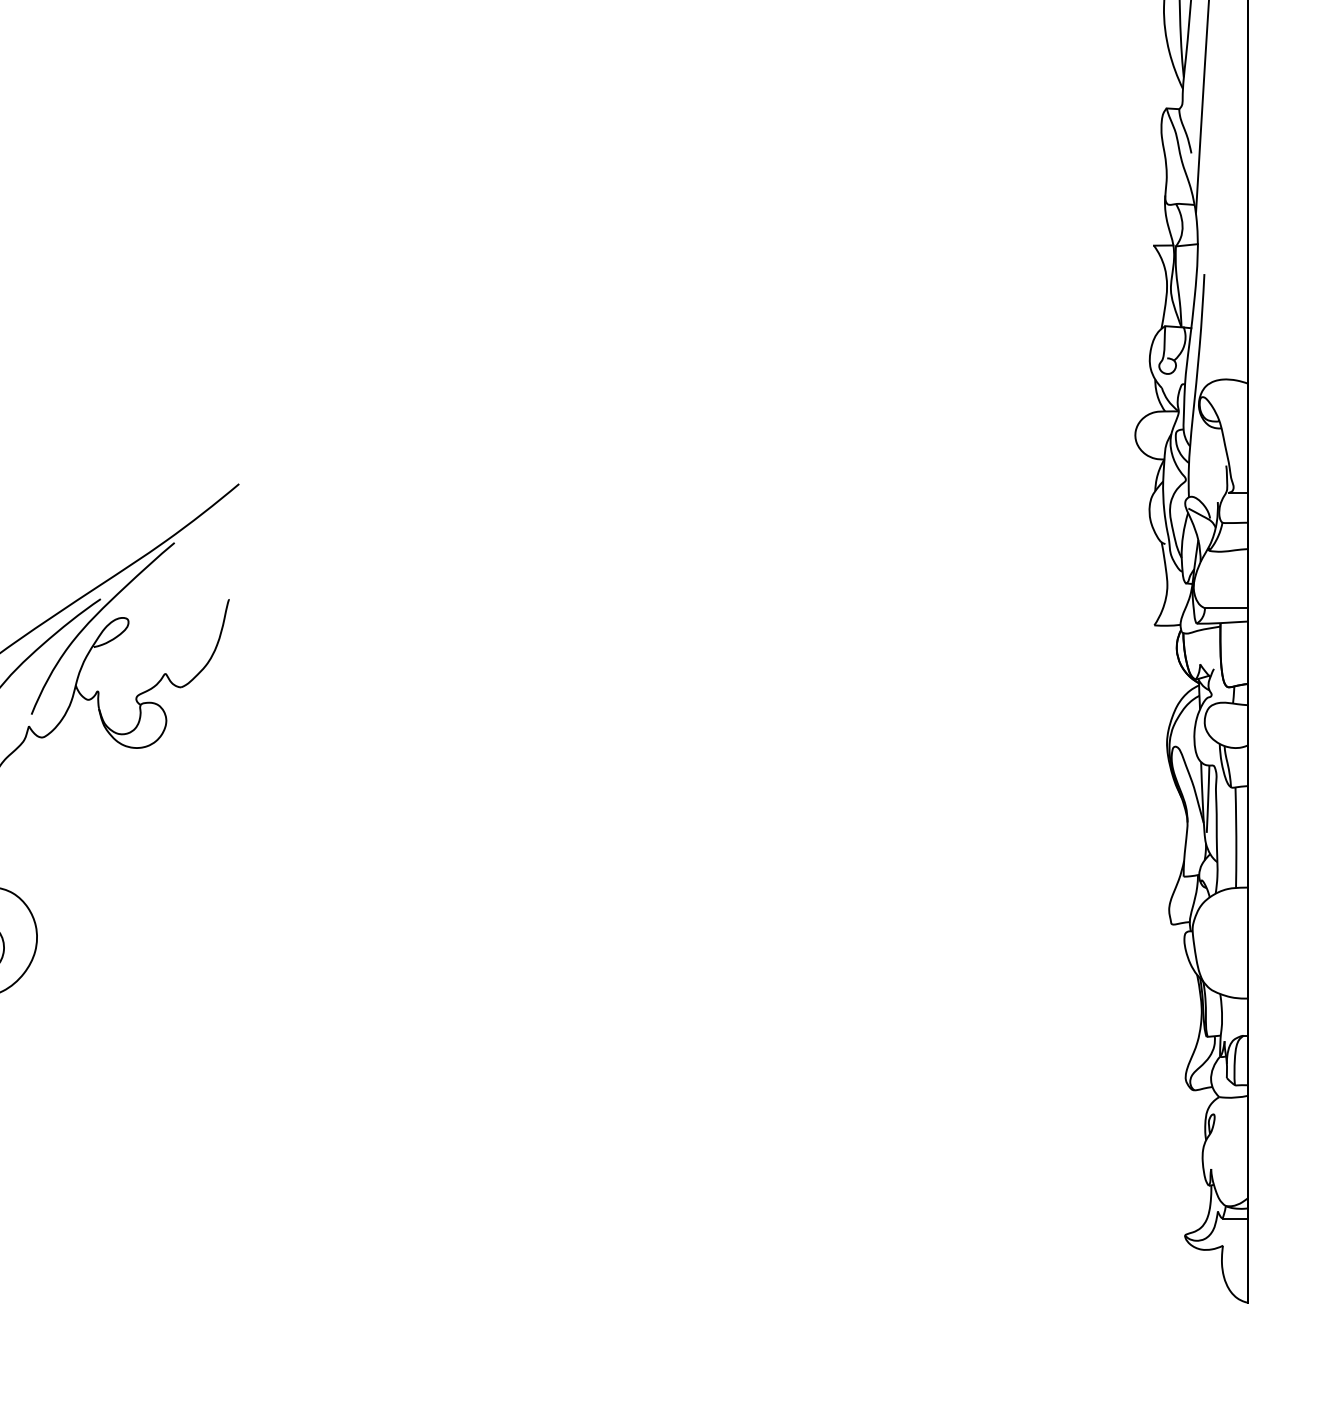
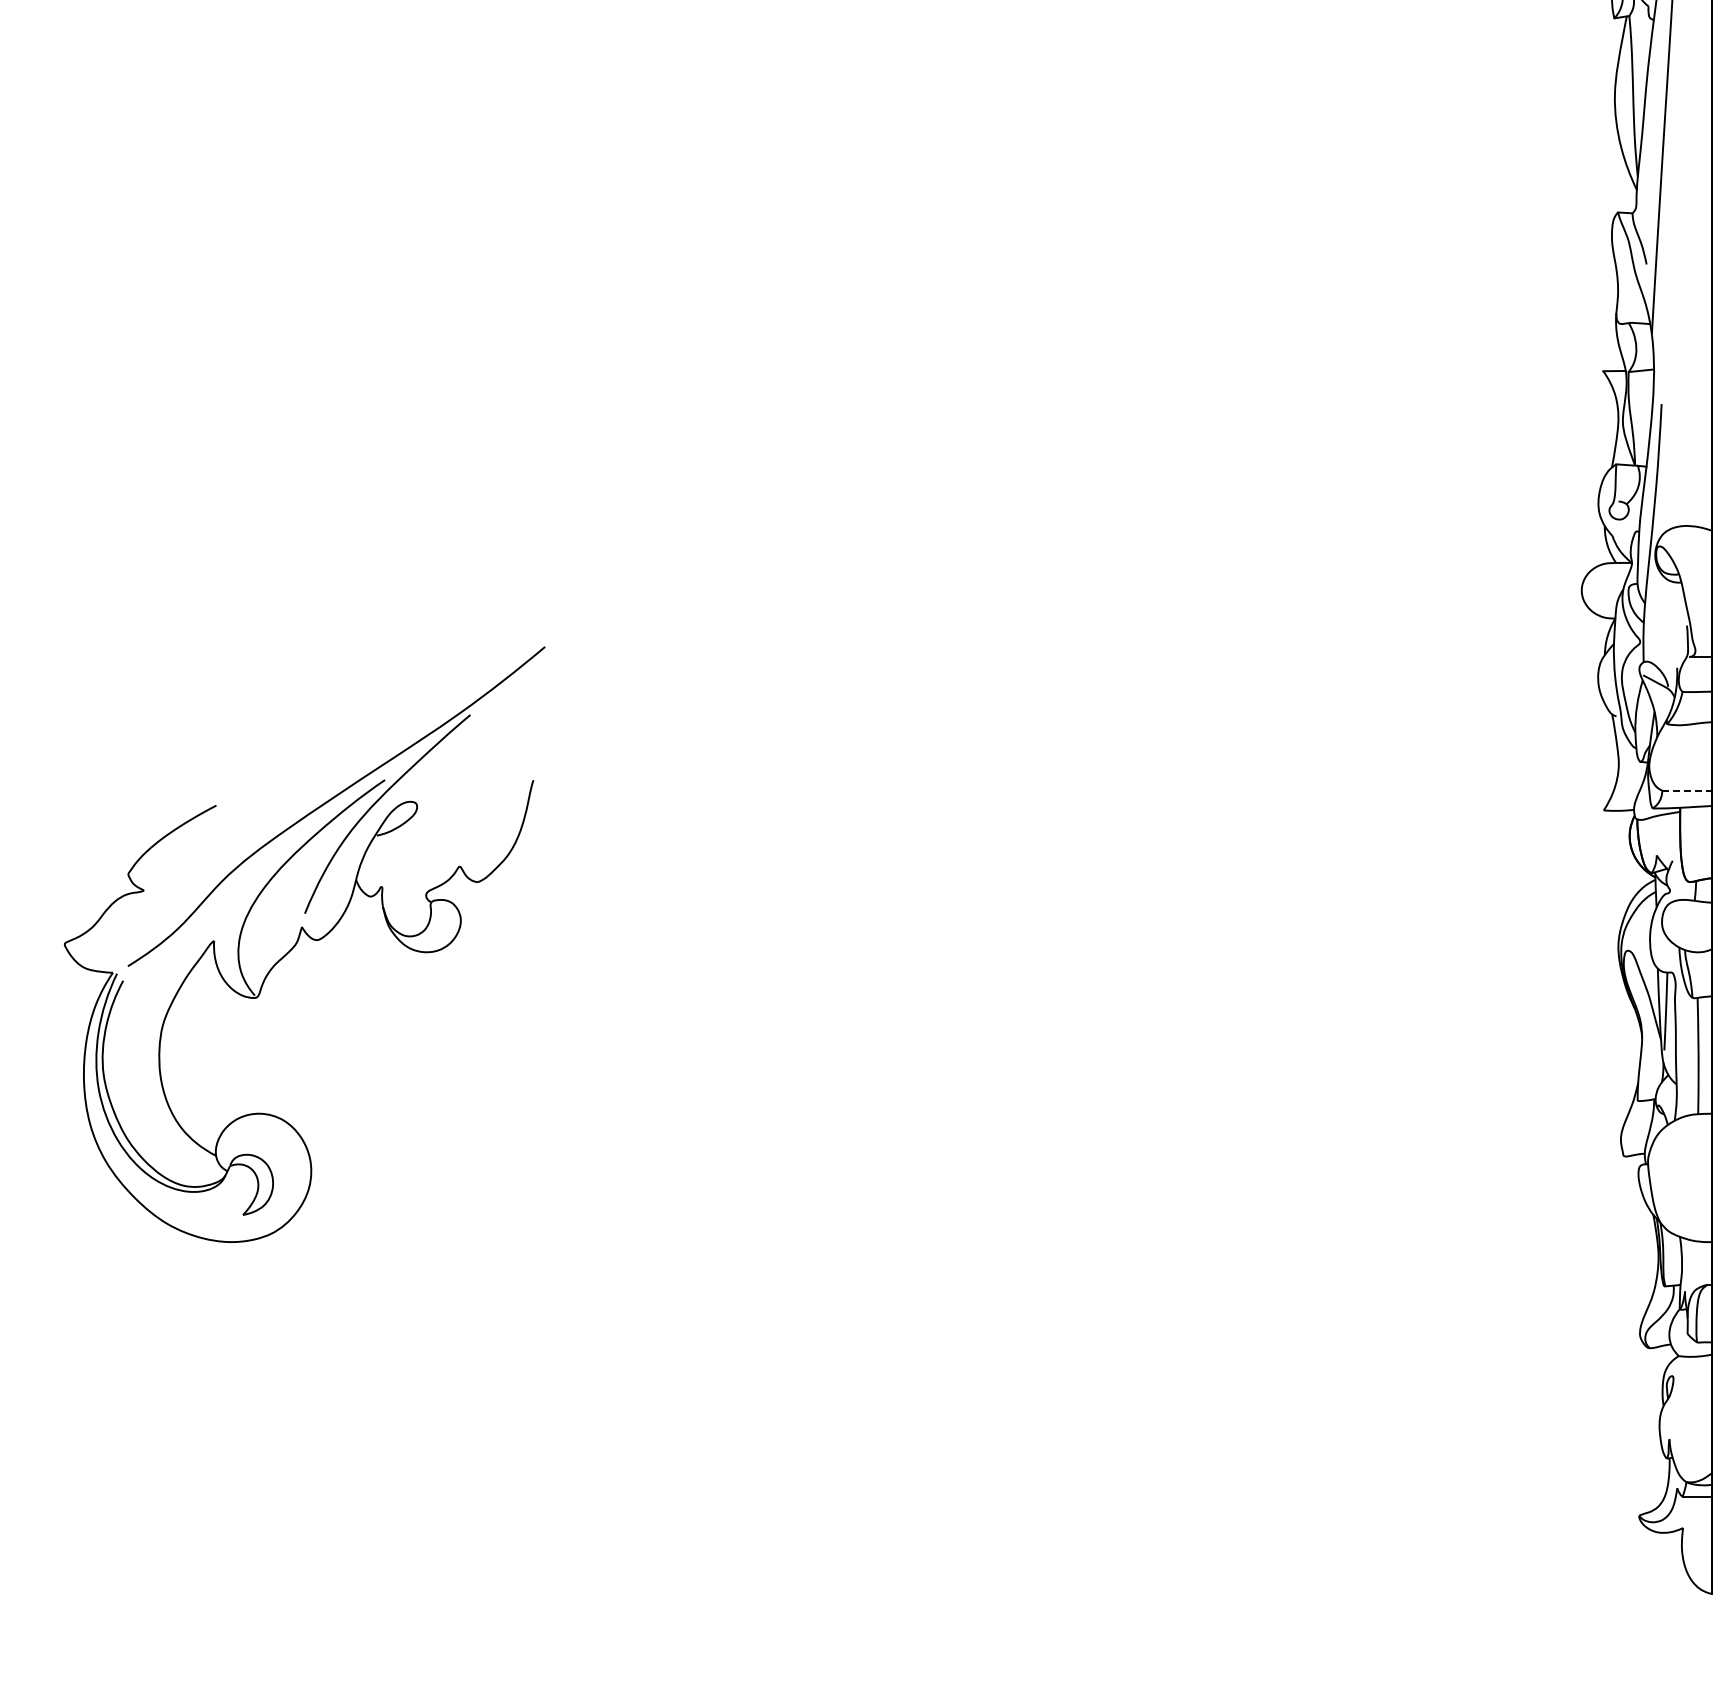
line: (1226, 608) -> (1687, 790), solid -> dashed

